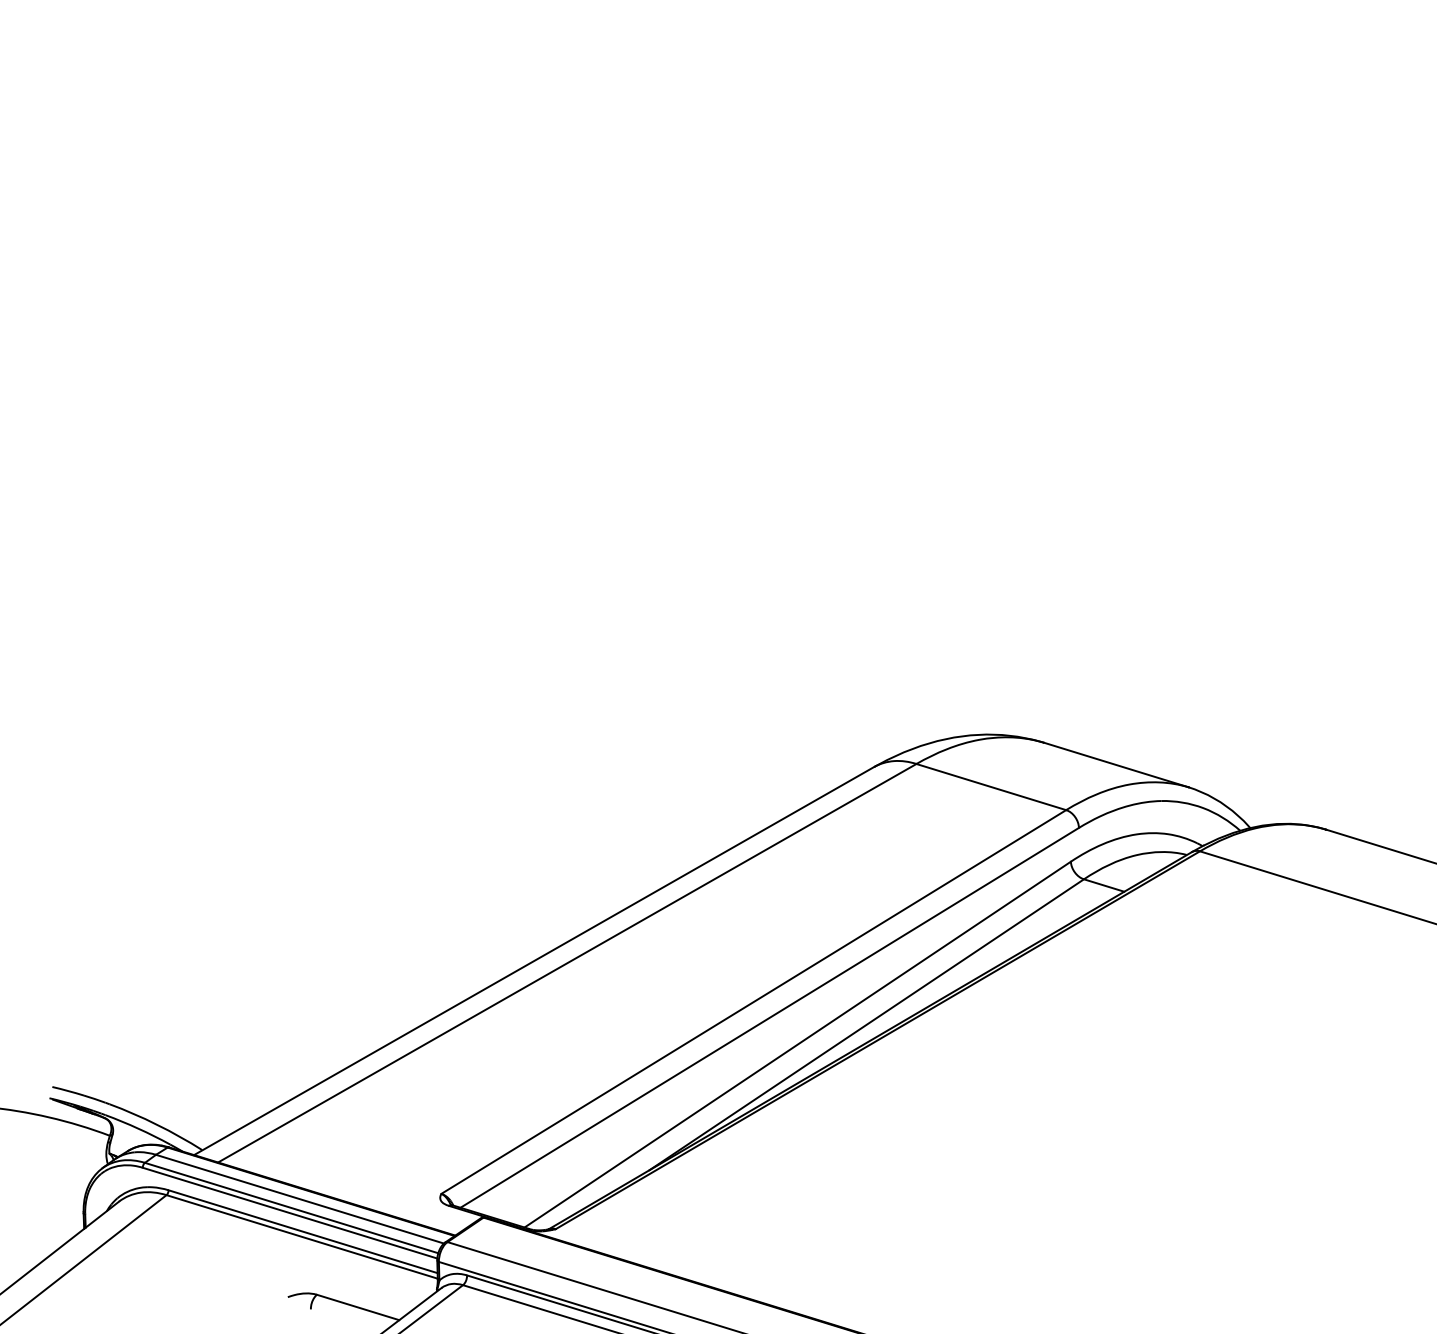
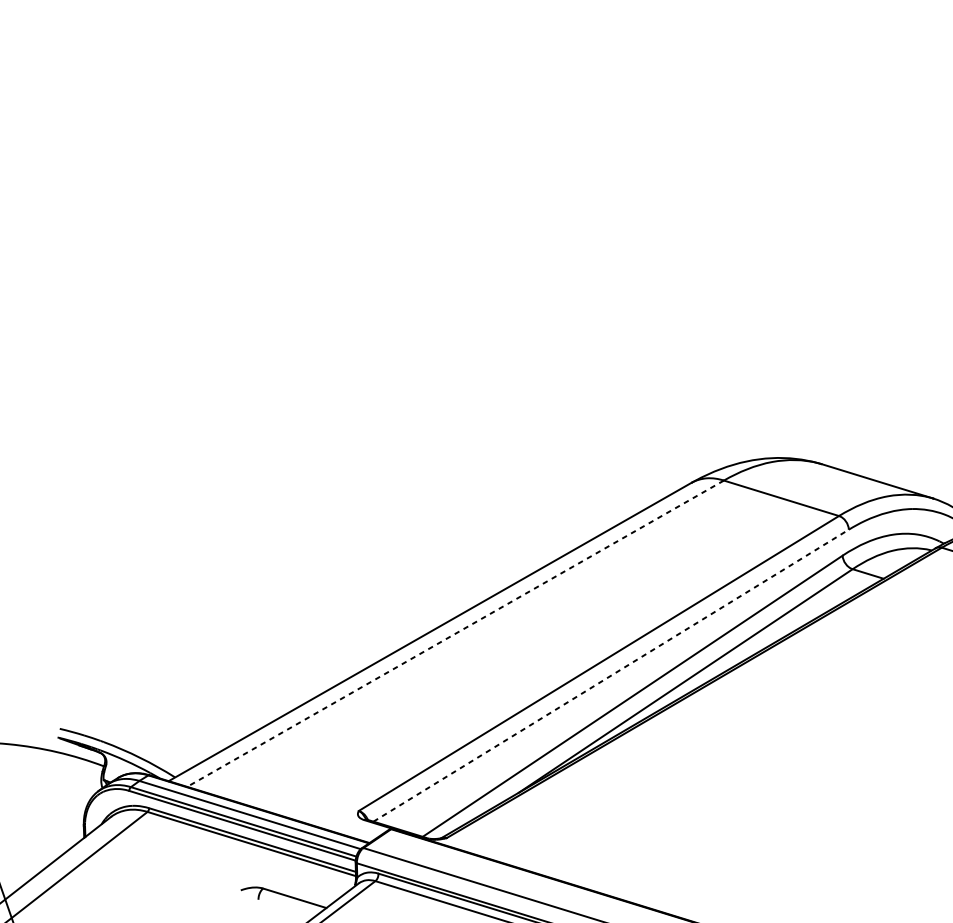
line: (566, 963) -> (454, 633), solid -> dashed
line: (769, 1017) -> (610, 675), solid -> dashed

